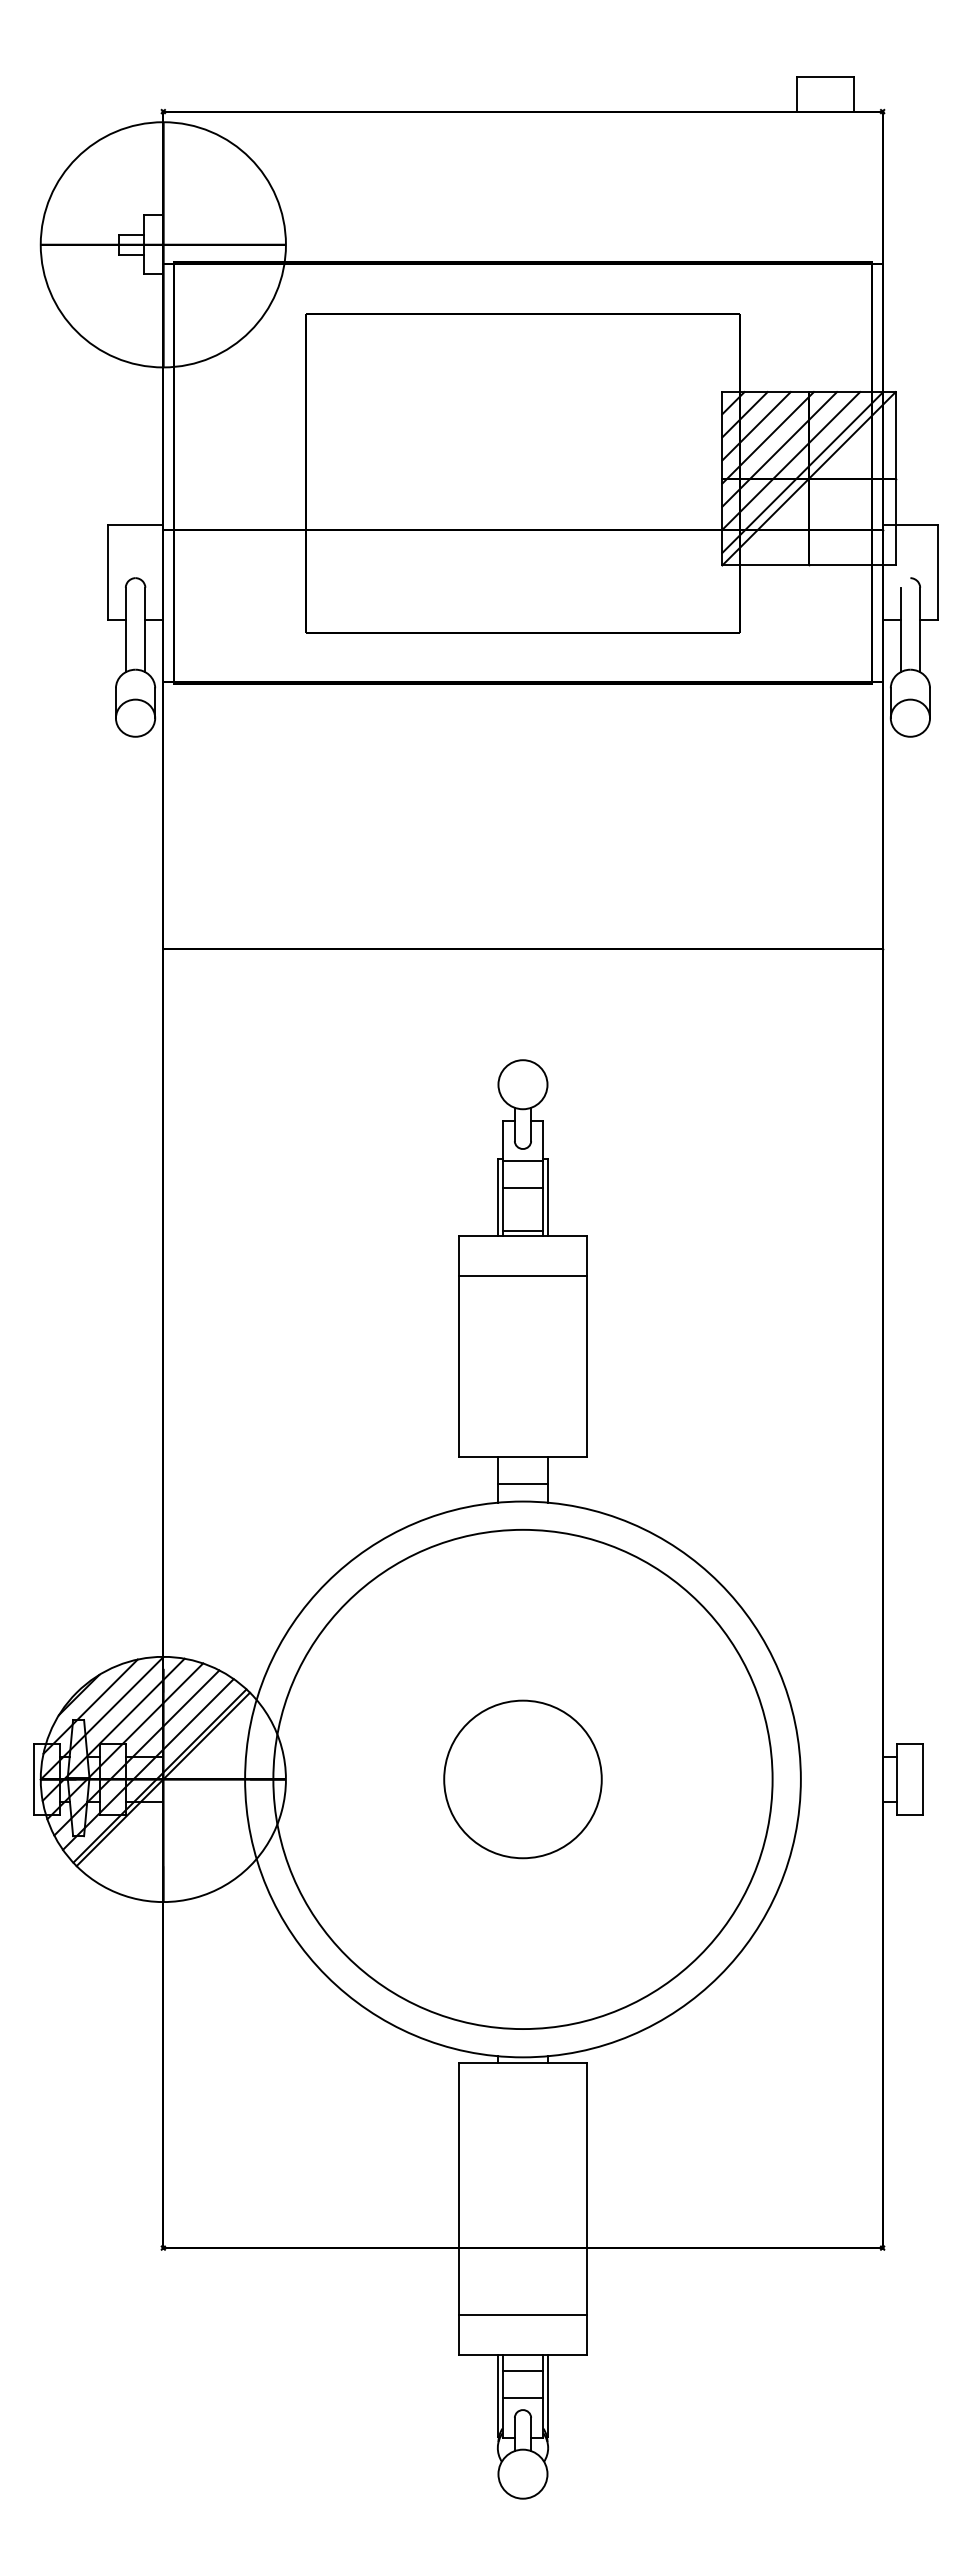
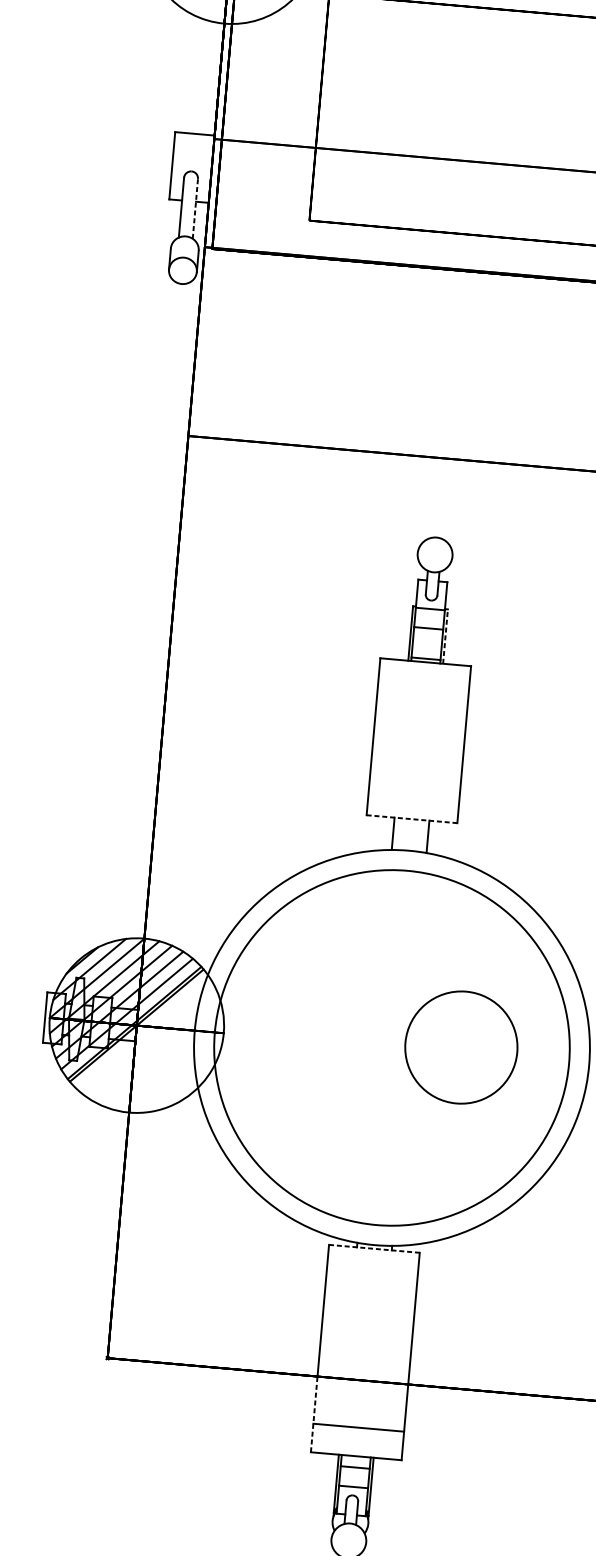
line: (145, 629) -> (195, 208), solid -> dashed
line: (547, 1197) -> (445, 636), solid -> dashed
line: (522, 1276) -> (422, 691), removed
line: (522, 1457) -> (411, 819), solid -> dashed
line: (522, 1483) -> (410, 837), removed
circle: (522, 1779) -> (461, 1047), moved
line: (522, 2062) -> (374, 1248), solid -> dashed
line: (459, 2300) -> (314, 1413), solid -> dashed

